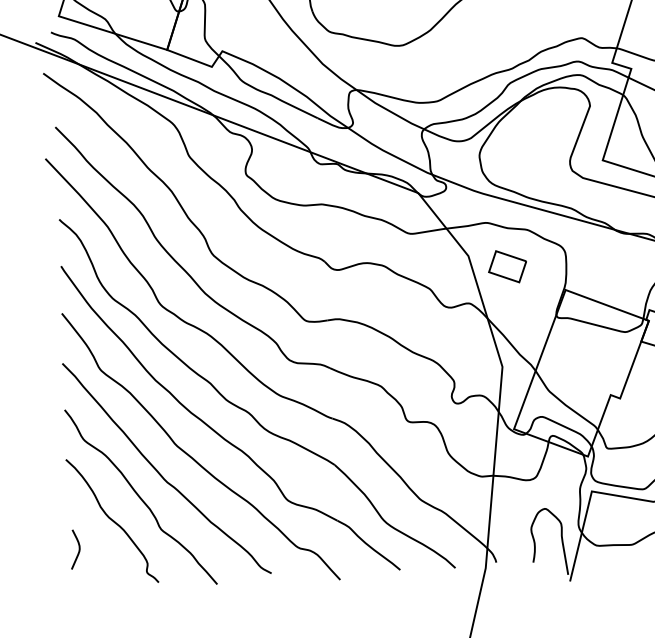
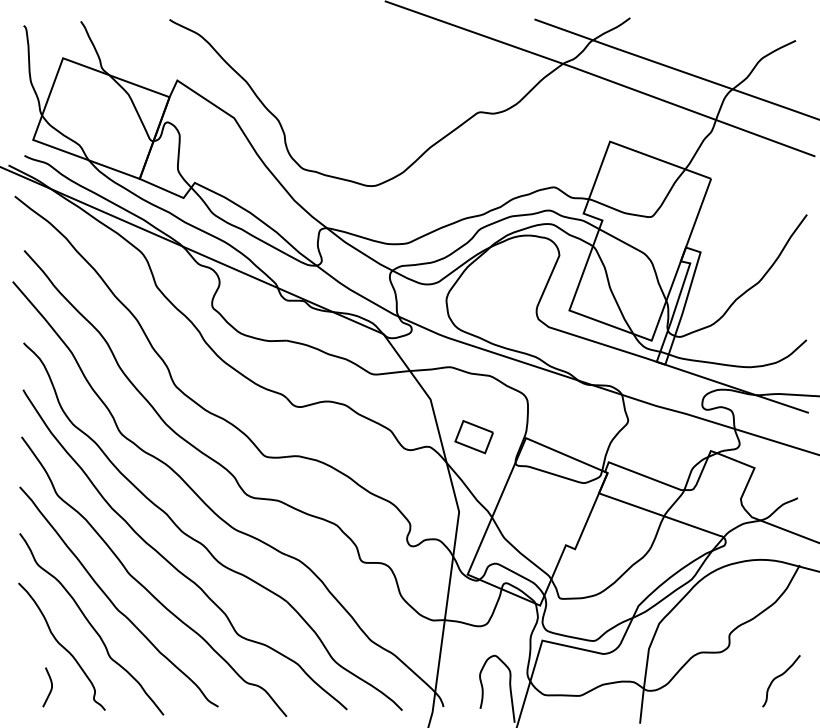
part: (506, 267) -> (473, 437), moved
curve: (78, 550) -> (50, 688), moved

